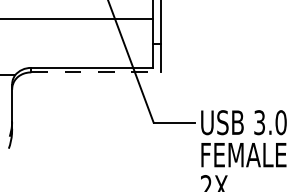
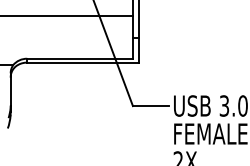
line: (96, 72) -> (83, 62), dashed -> solid

